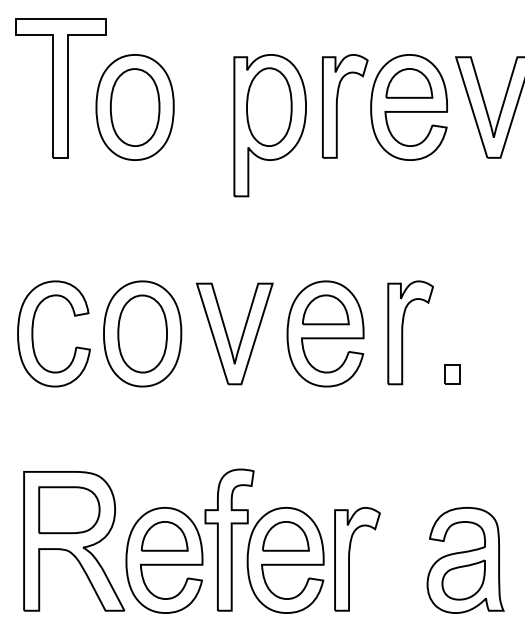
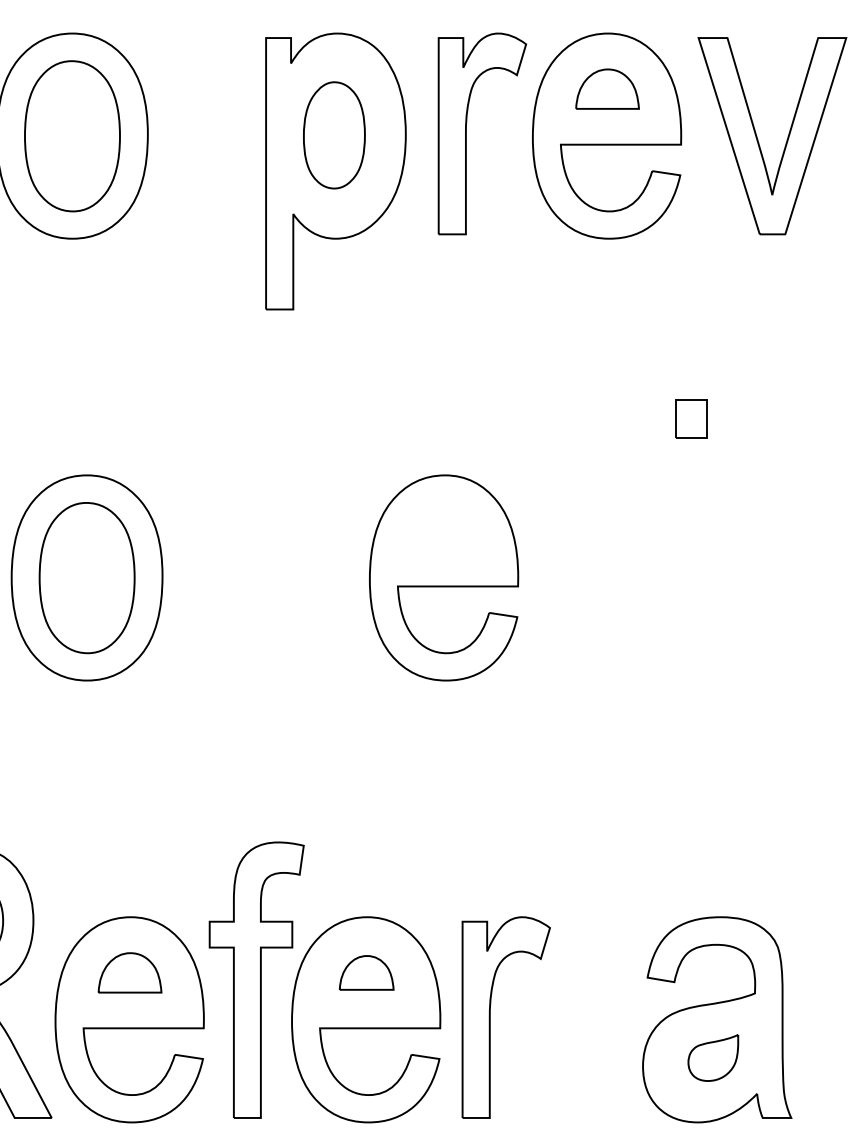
part: (409, 83) -> (607, 89), size x0.7
part: (269, 106) -> (334, 134), size x0.7
part: (325, 309) -> (443, 530), removed
part: (403, 332) -> (596, 575), removed
part: (228, 336) -> (254, 582), removed
part: (452, 374) -> (691, 419), moved
part: (164, 536) -> (129, 973), size x0.7
part: (285, 536) -> (365, 973), size x0.6
part: (463, 579) -> (713, 1056), size x0.6

